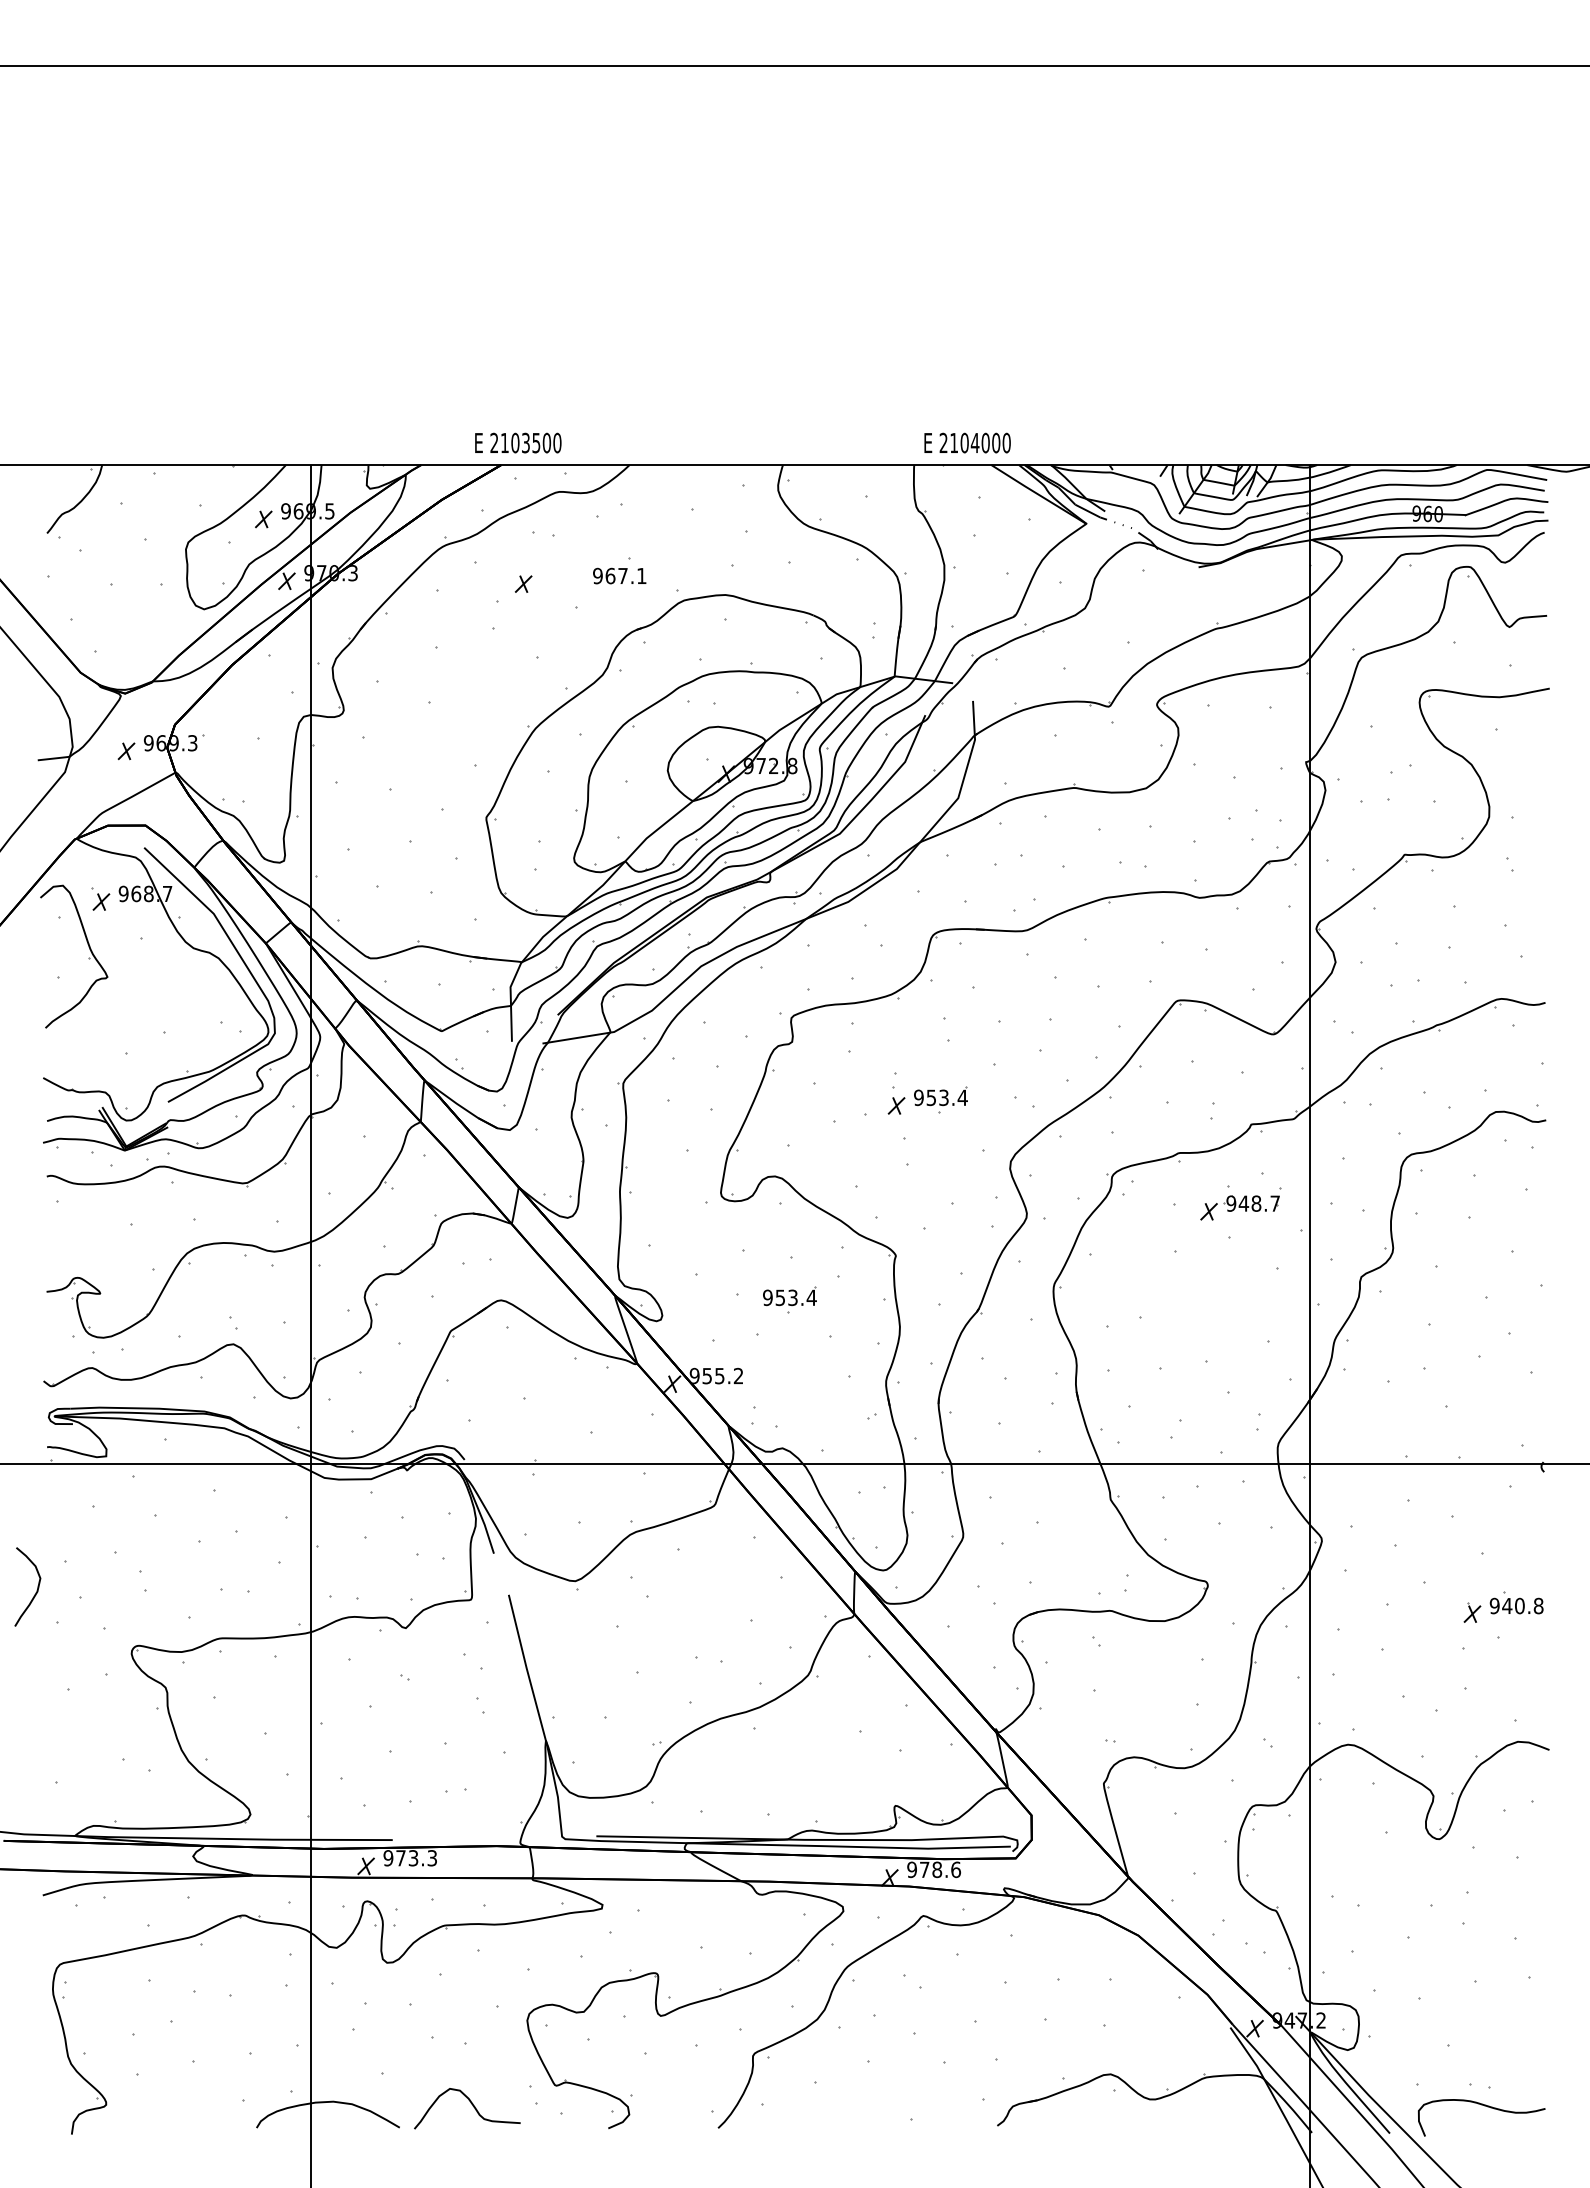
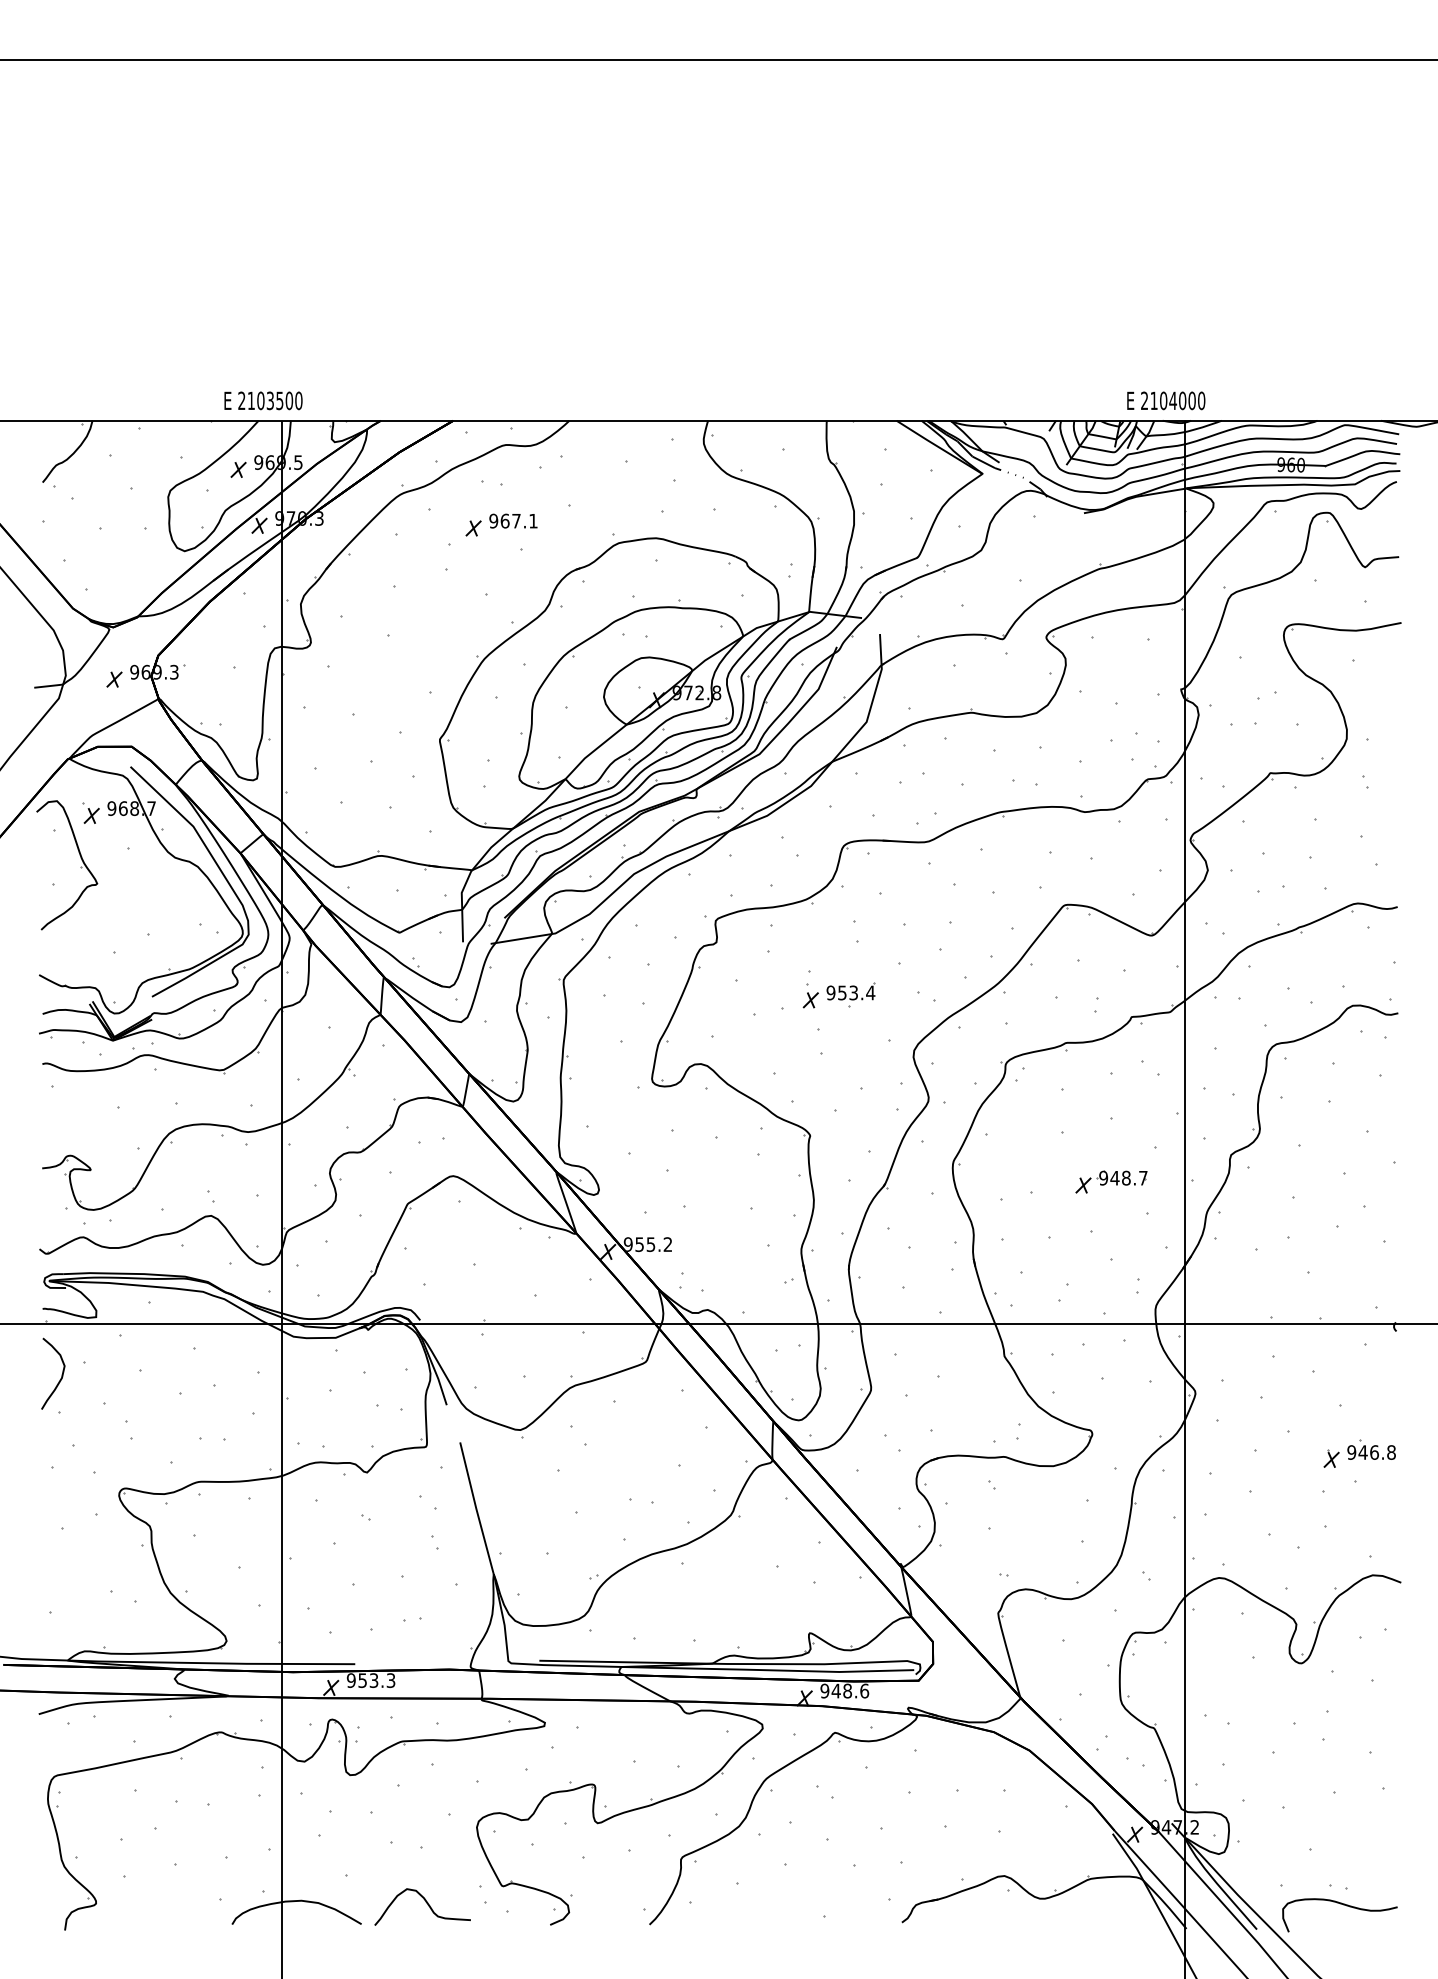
text: (518, 442) -> (263, 400), moved
text: (967, 442) -> (1166, 400), moved
text: (619, 575) -> (513, 520), moved
part: (1239, 1207) -> (1111, 1181), moved
part: (789, 1299) -> (714, 1175), removed
curve: (36, 1590) -> (61, 1376), moved
text: (1519, 1605) -> (1374, 1452), 940.8 -> 946.8
text: (400, 1858) -> (362, 1680), 973.3 -> 953.3
text: (924, 1869) -> (836, 1690), 978.6 -> 948.6

